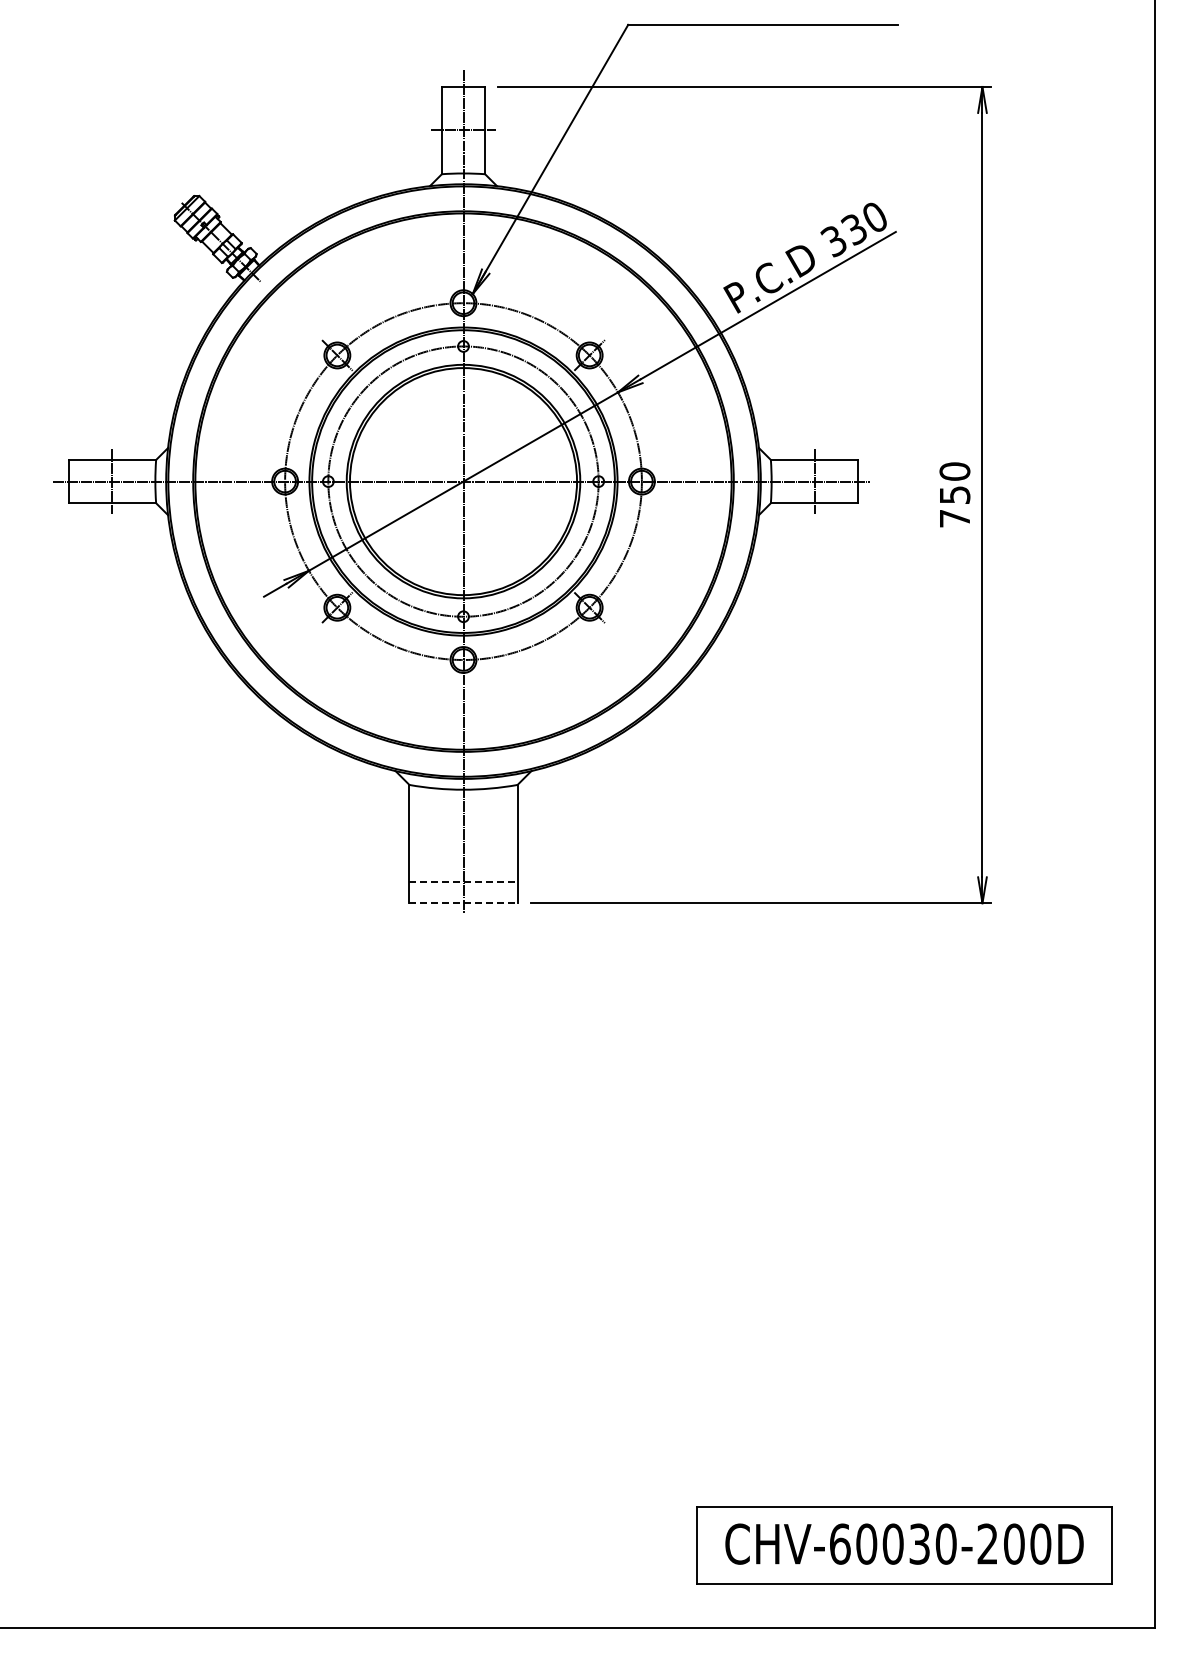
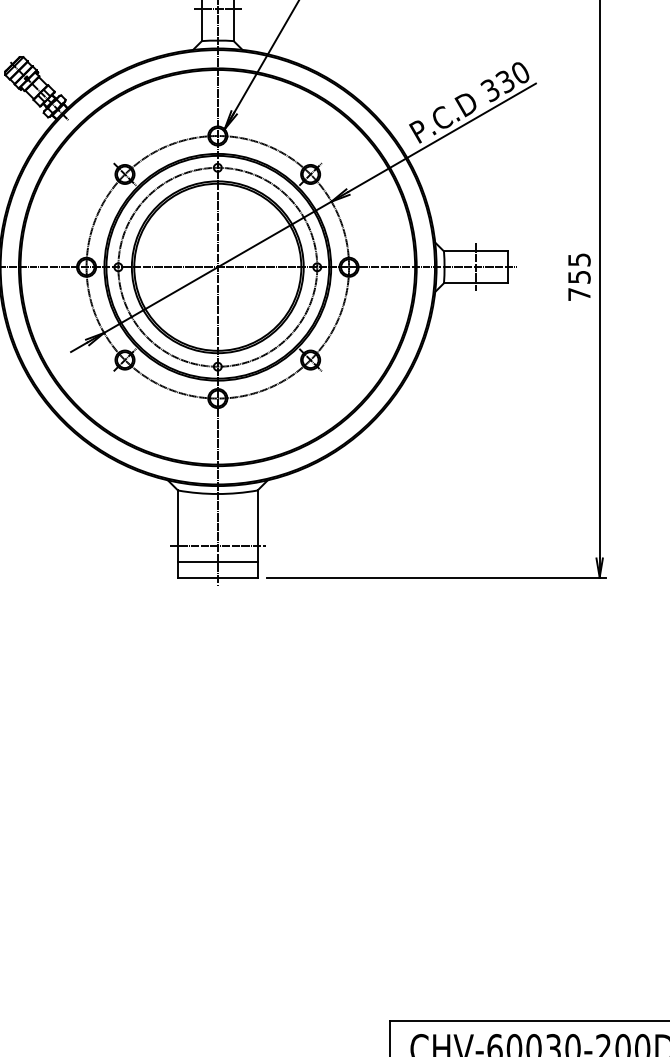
text: (954, 471) -> (579, 259), 750 -> 755
line: (463, 860) -> (217, 546), added
line: (464, 881) -> (218, 561), dashed -> solid
line: (464, 903) -> (218, 577), dashed -> solid

